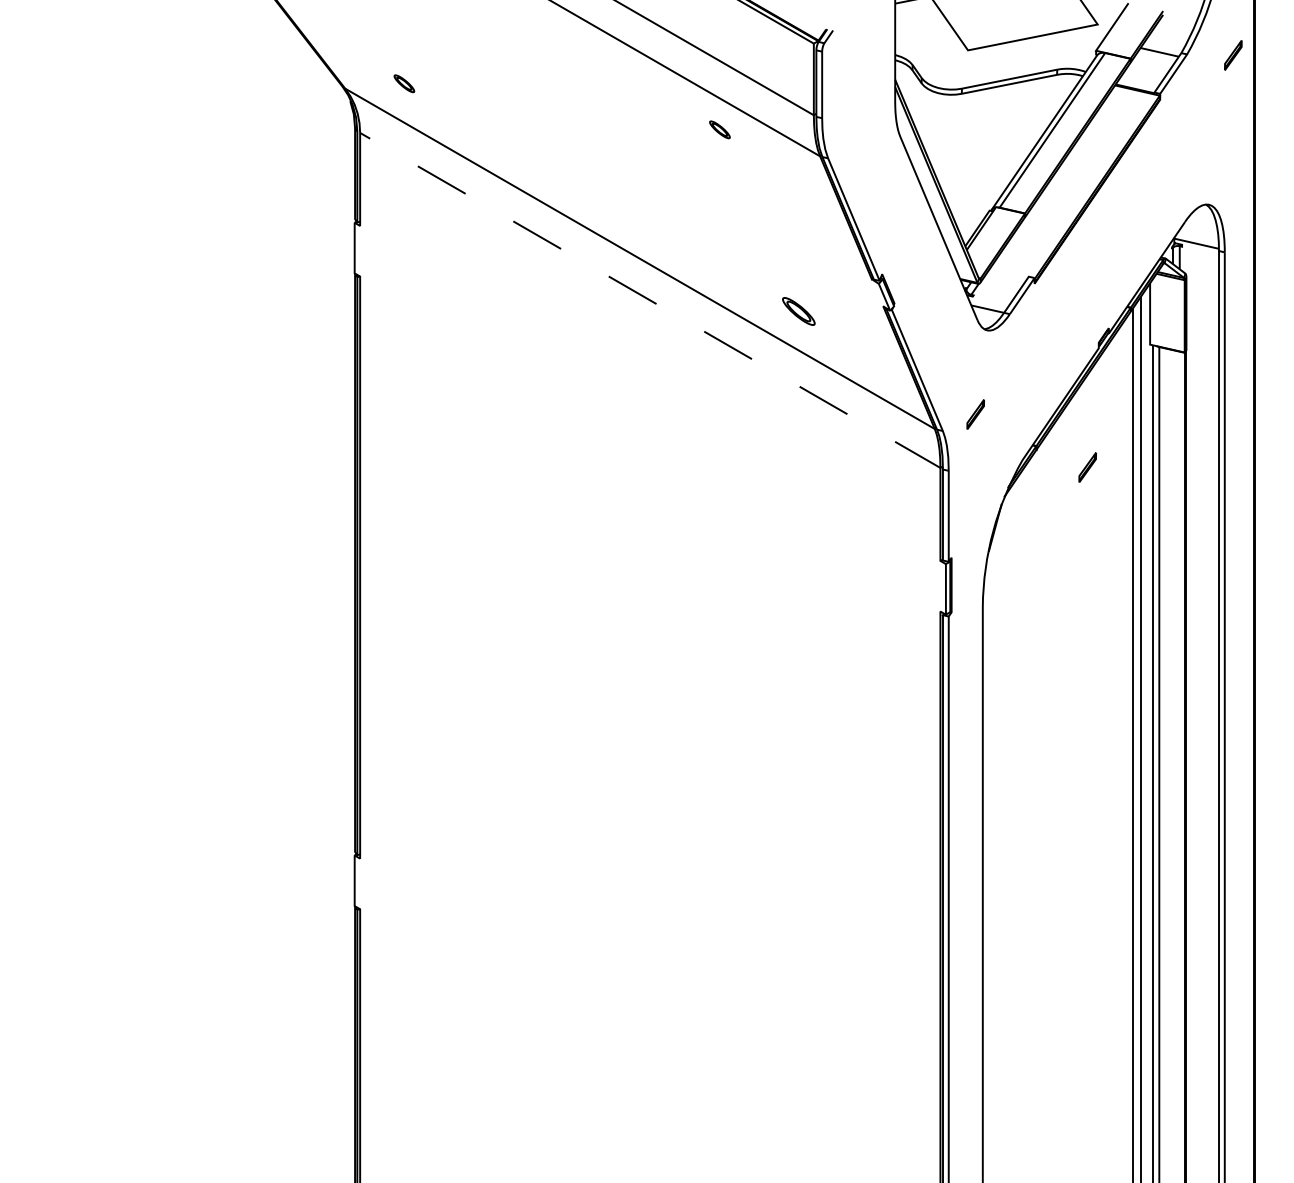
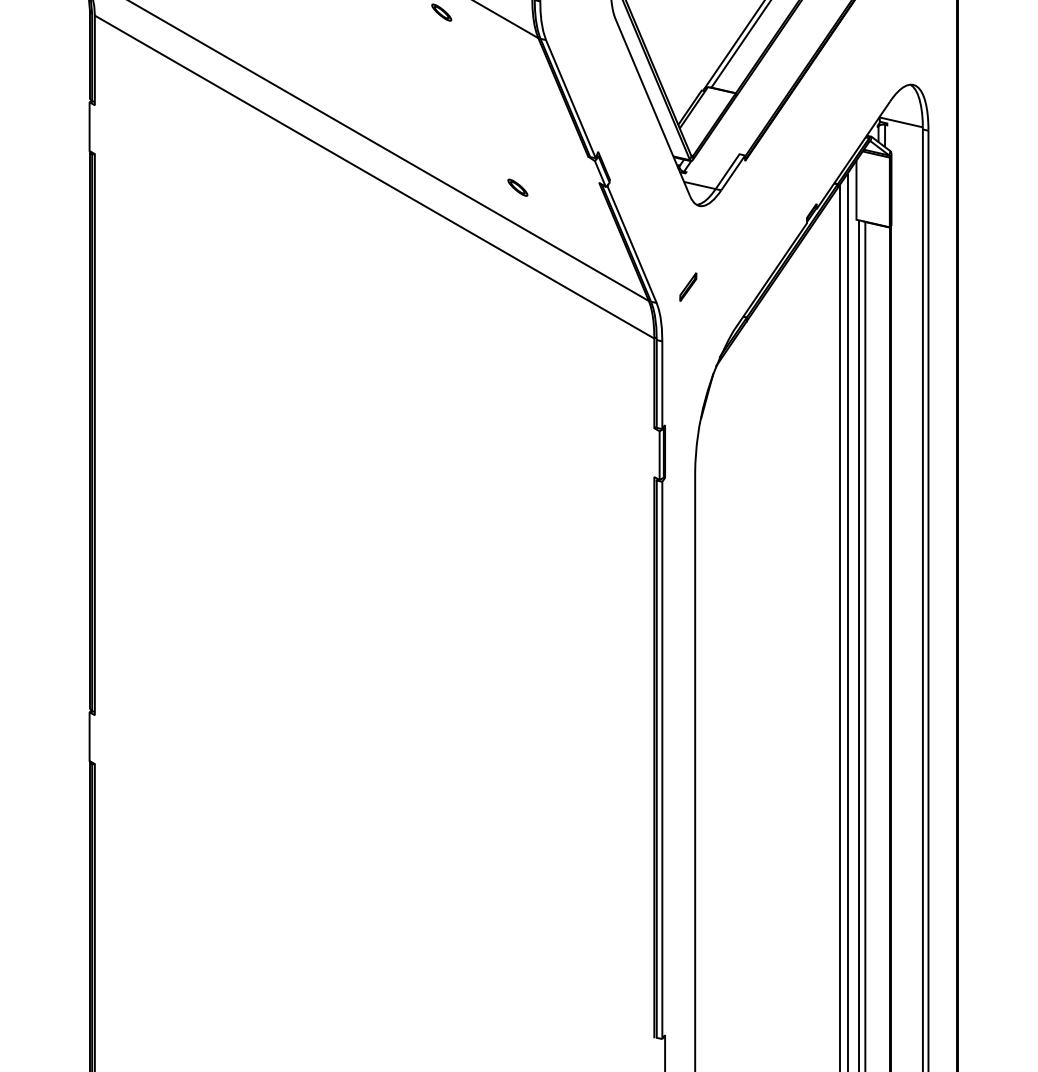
line: (651, 301) -> (375, 178), dashed -> solid
part: (798, 311) -> (517, 187), size x0.62
part: (1087, 467) -> (796, 338), removed

